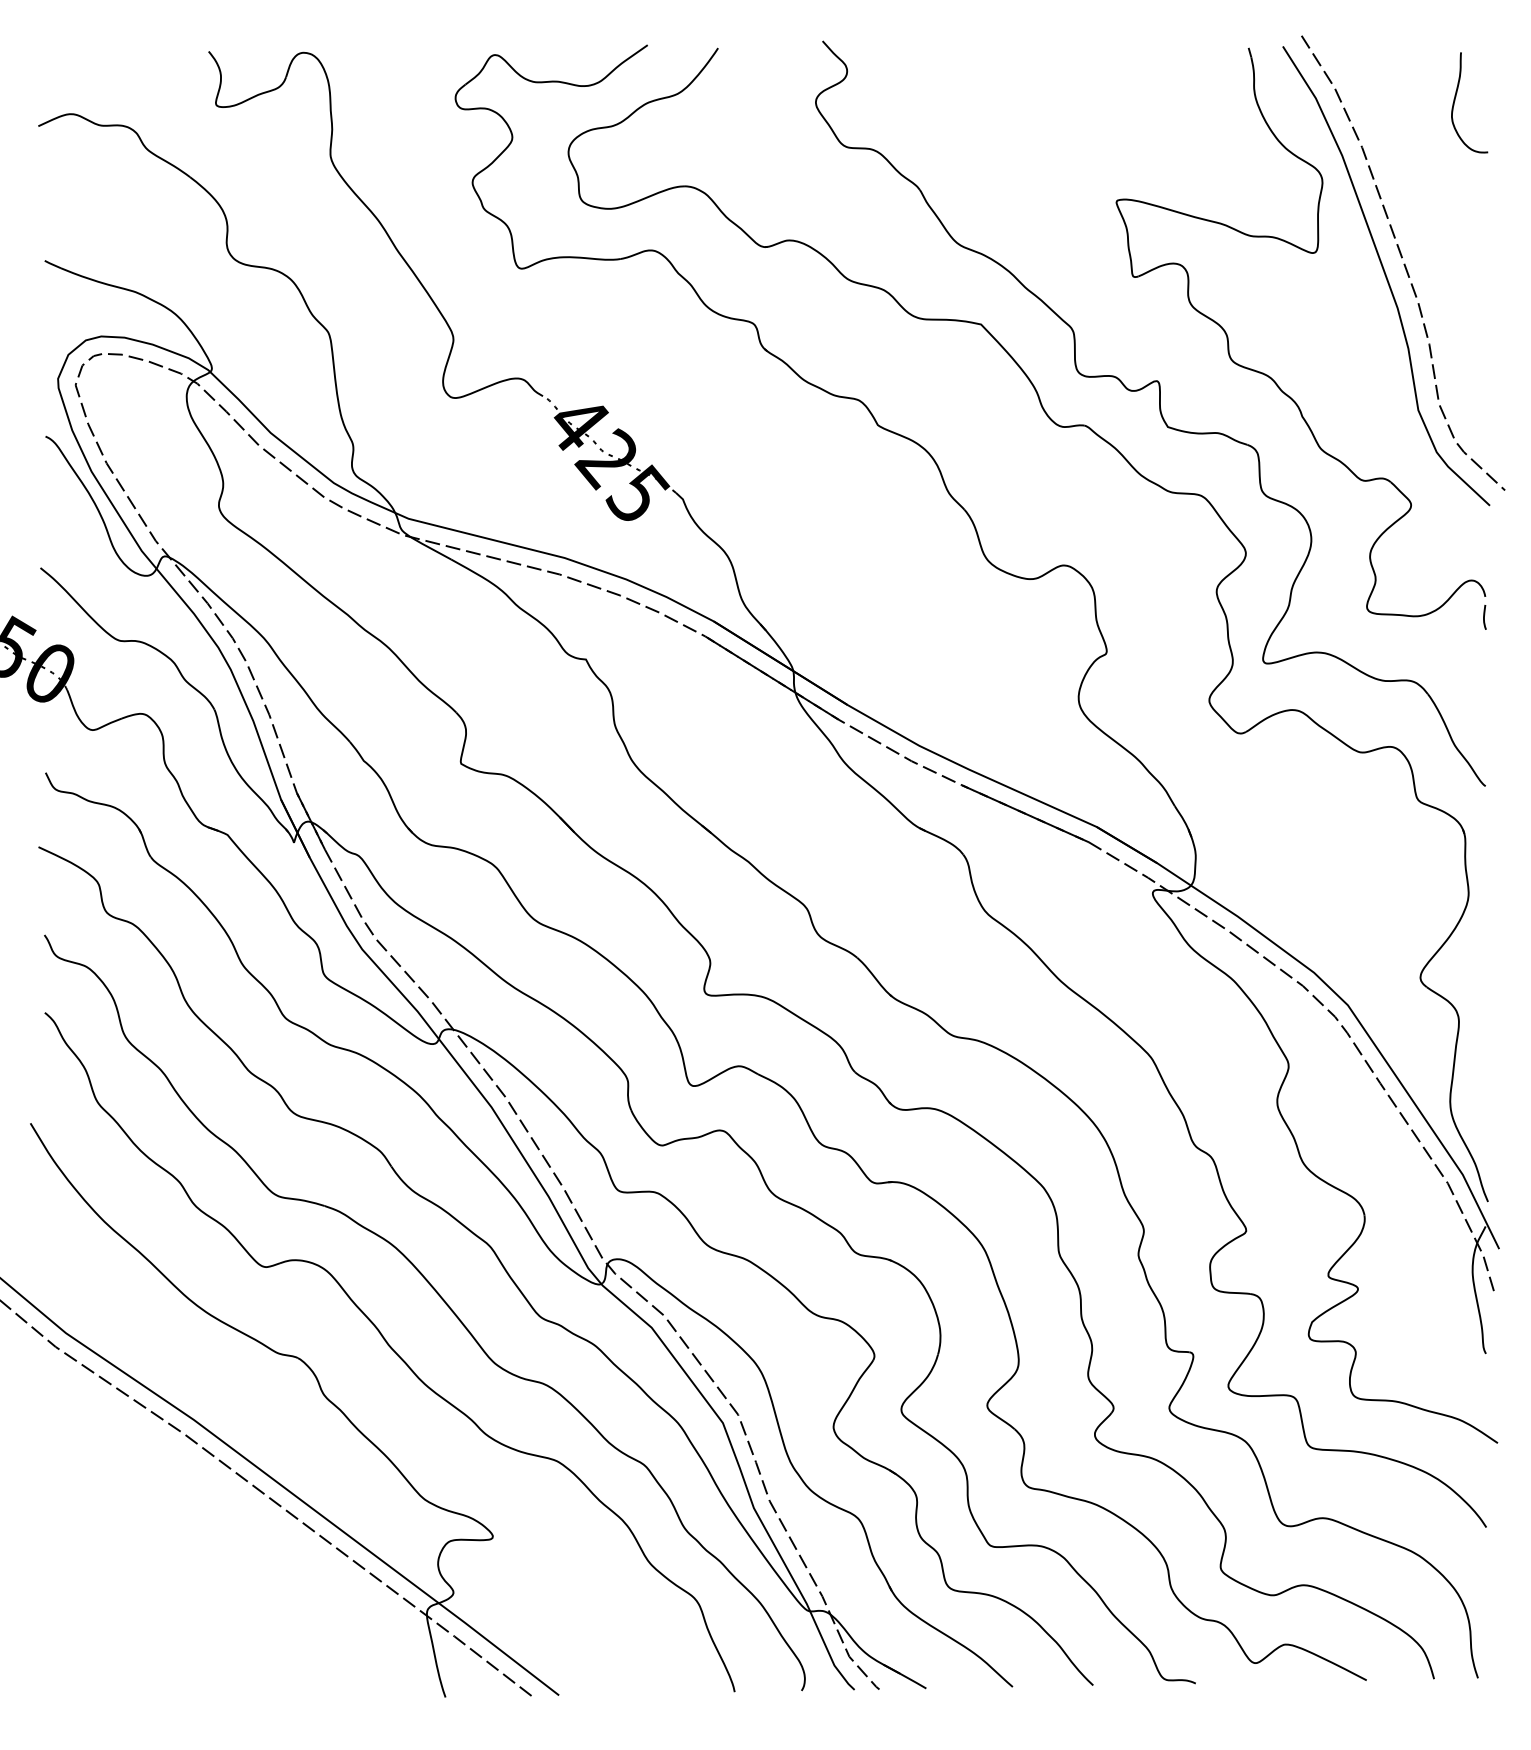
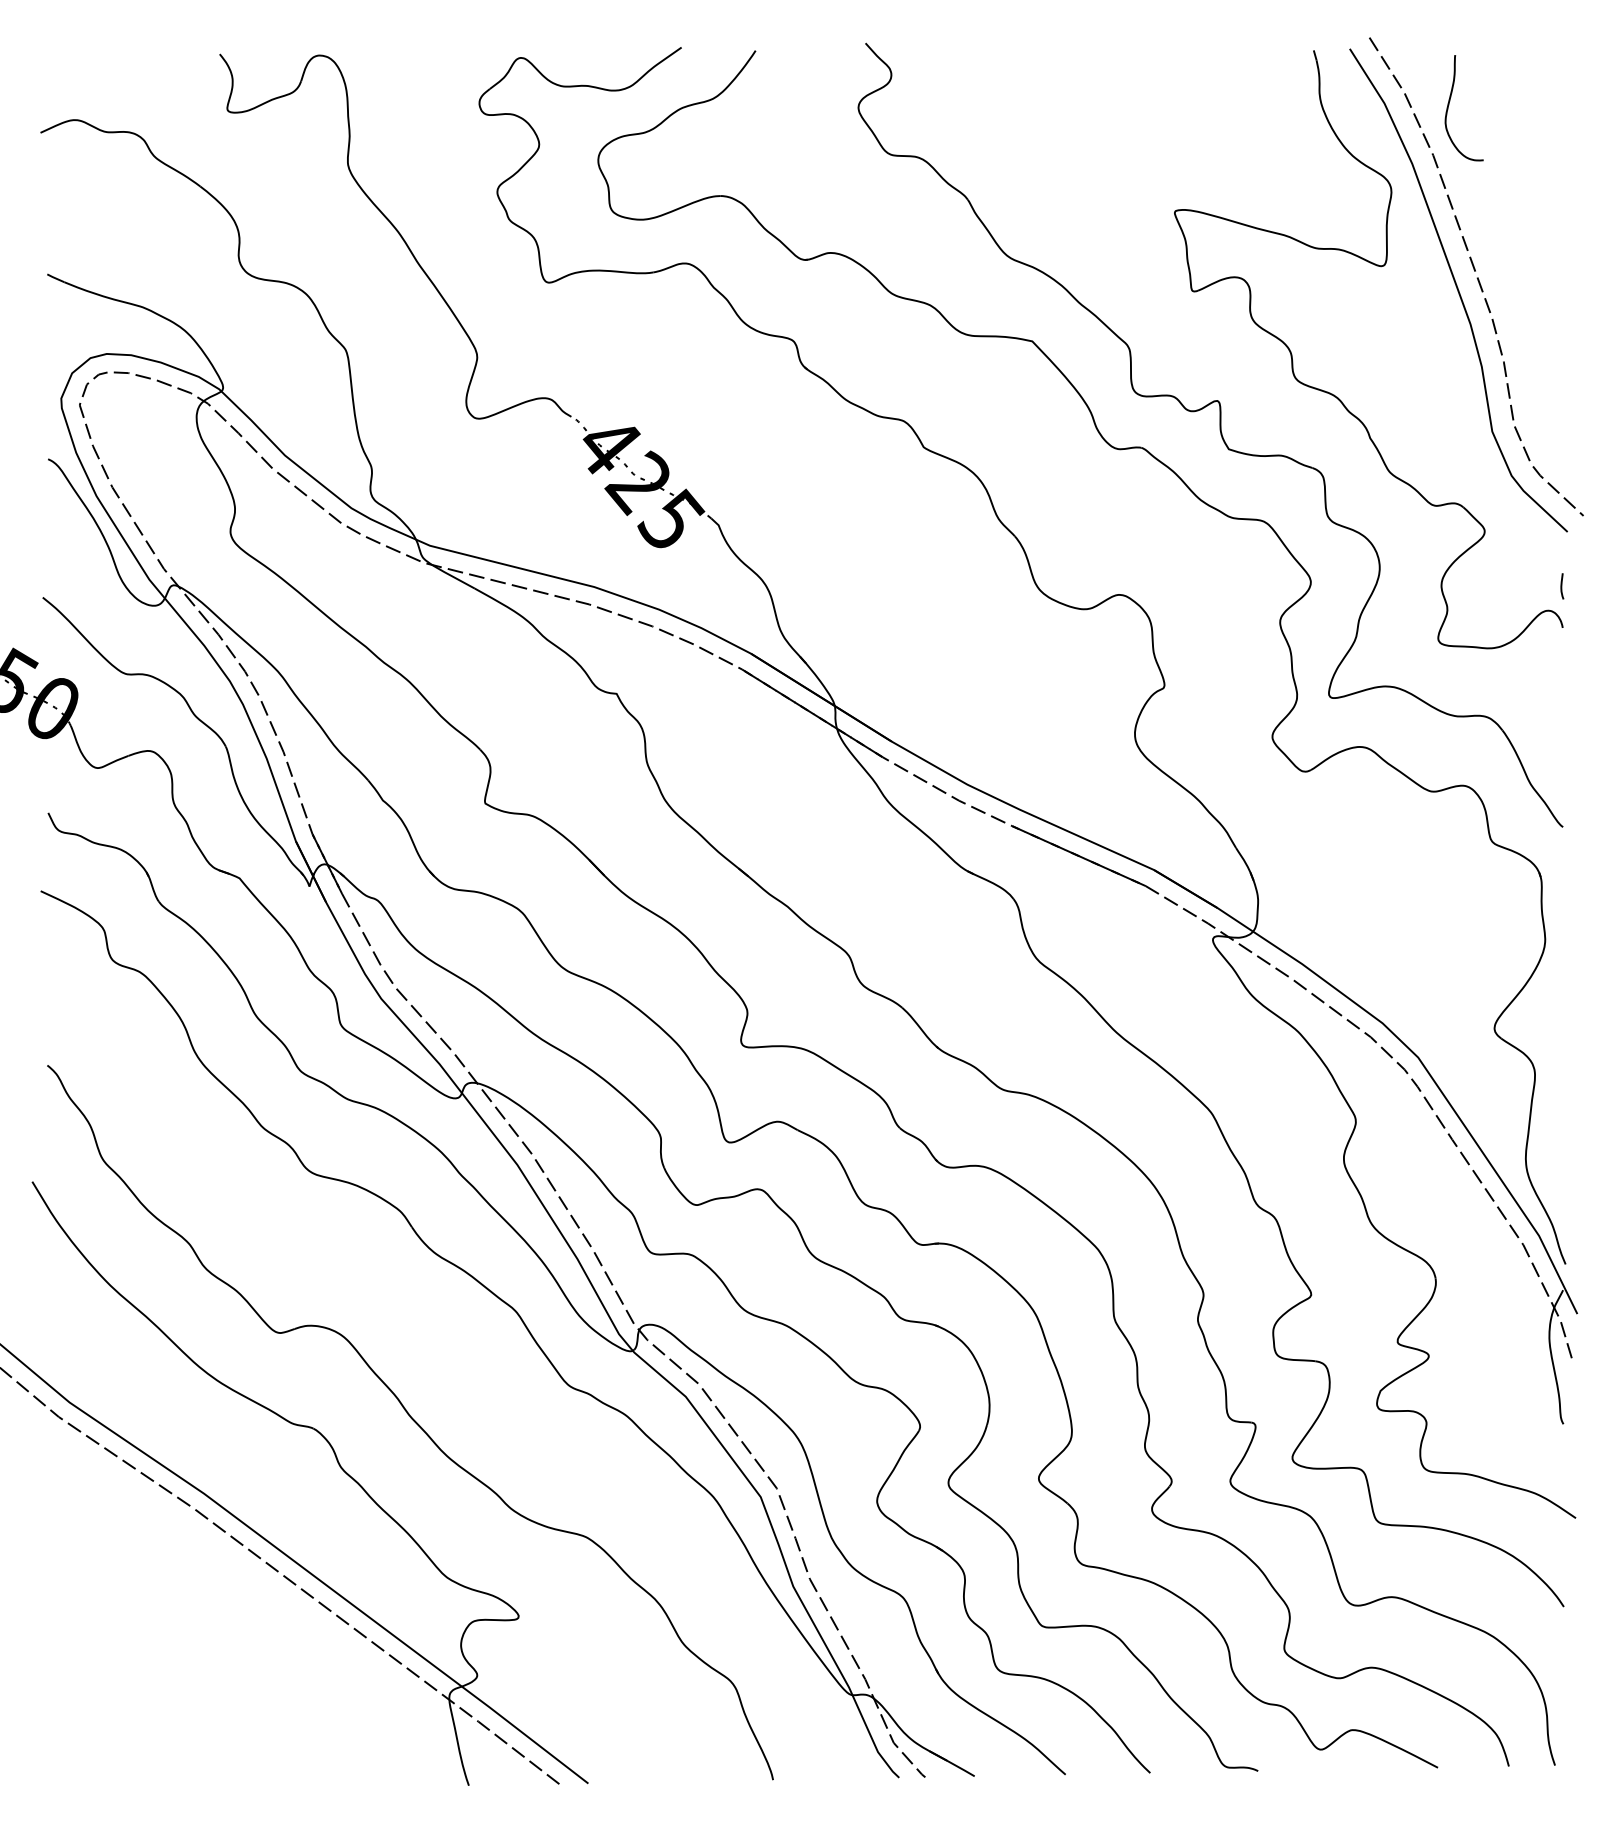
curve: (1456, 97) -> (1450, 102), moved
line: (1484, 617) -> (1561, 586), moved
part: (440, 1298) -> (463, 1366), removed

